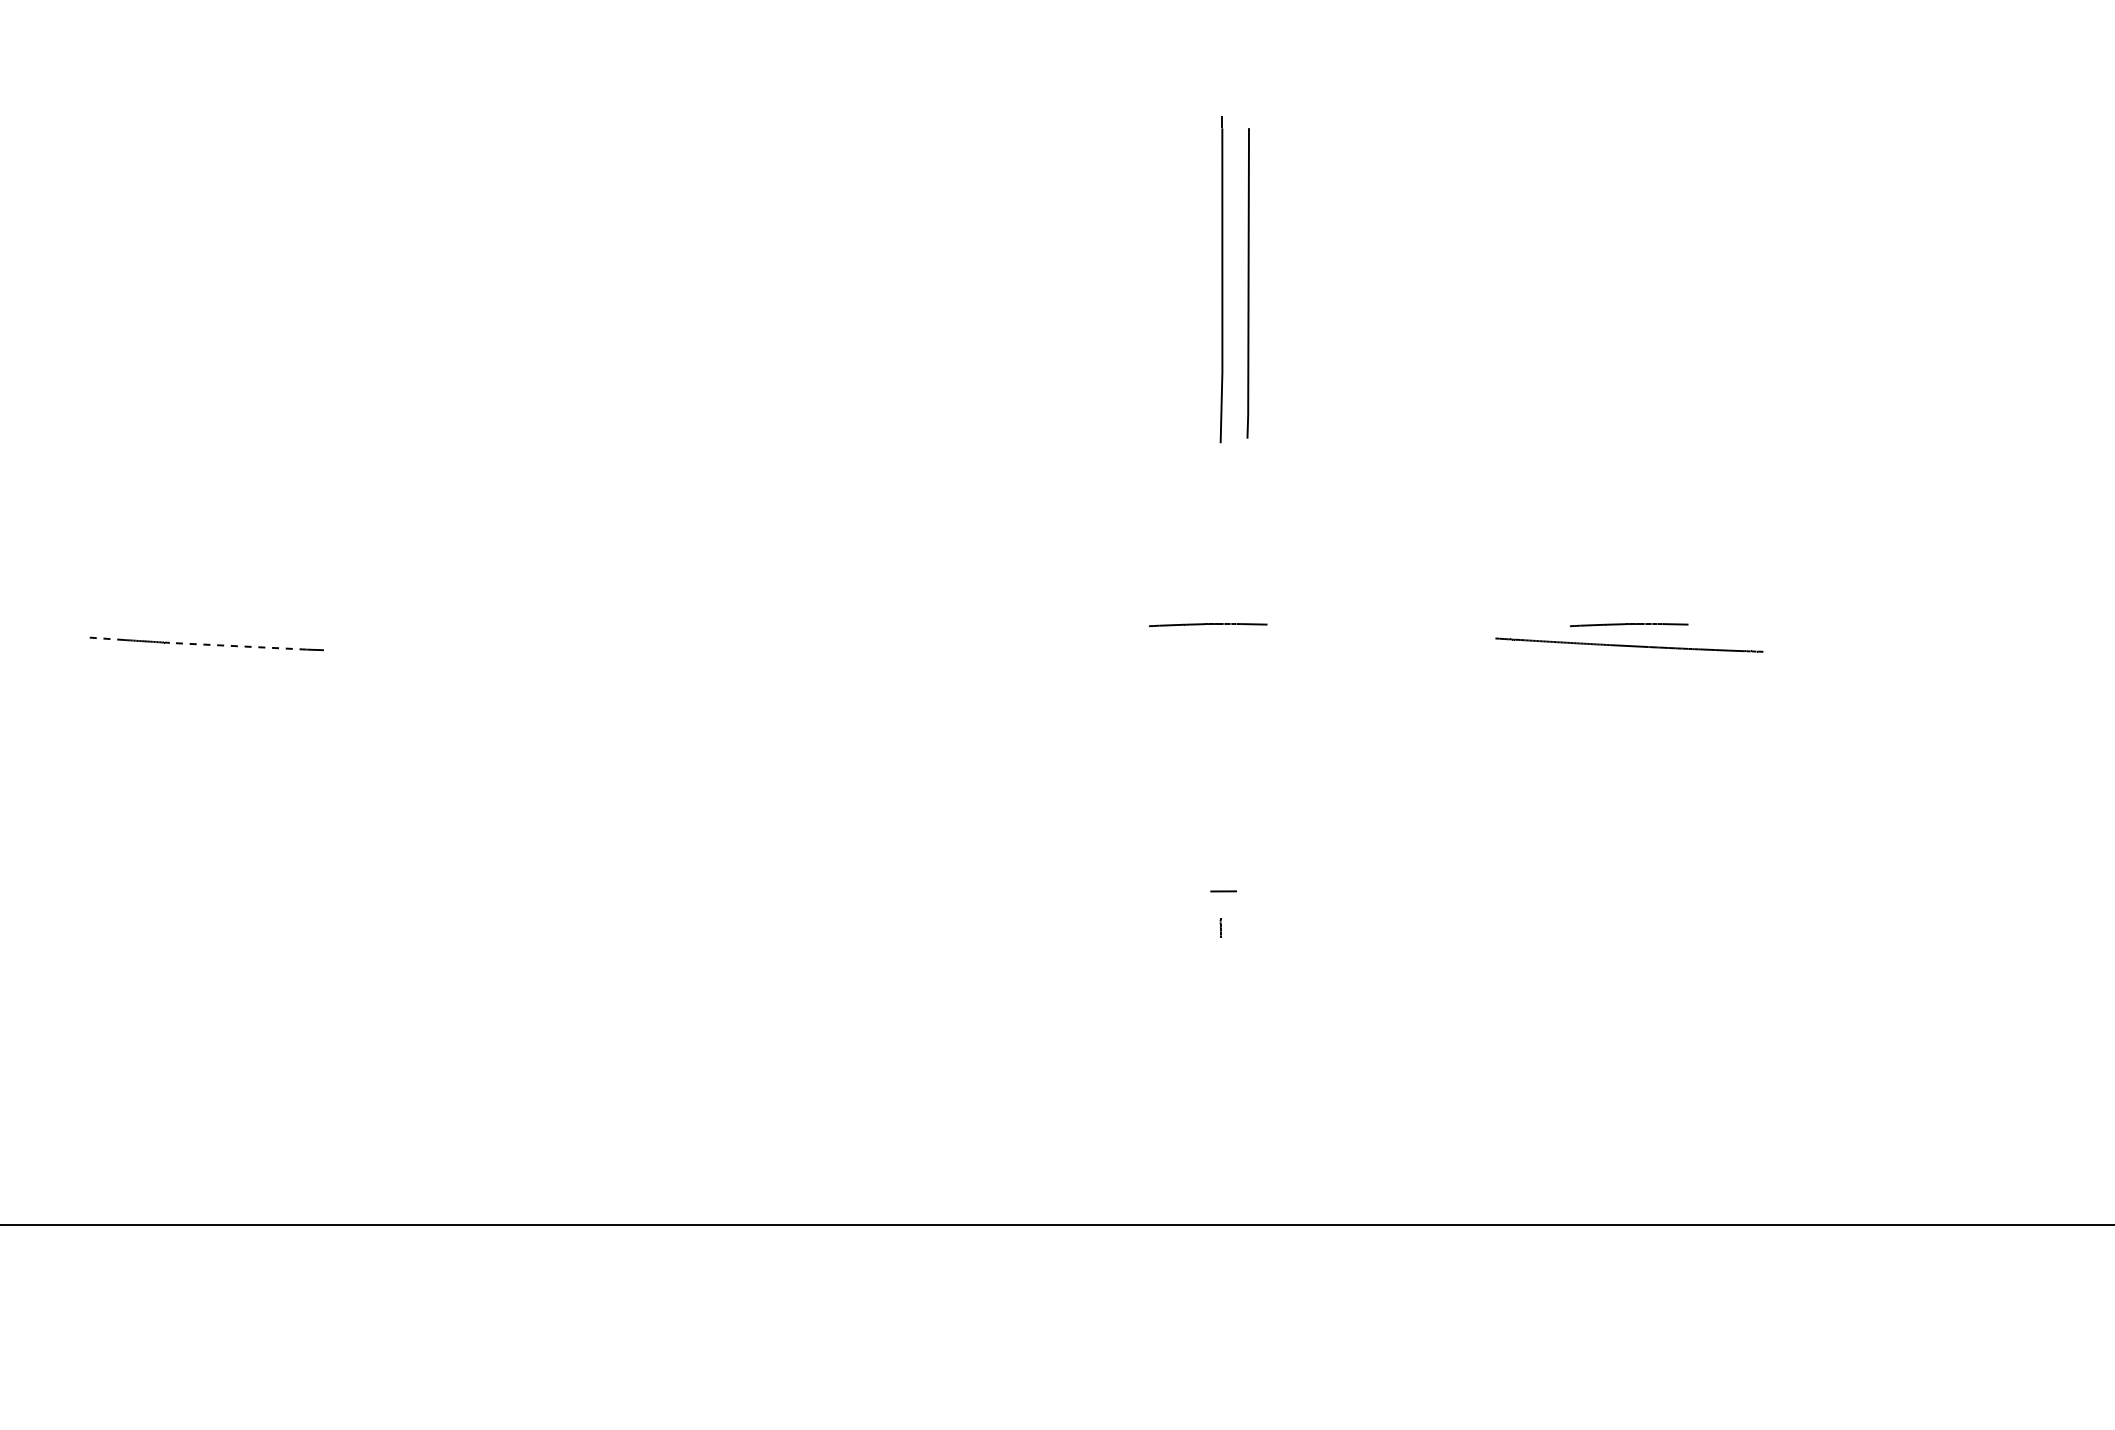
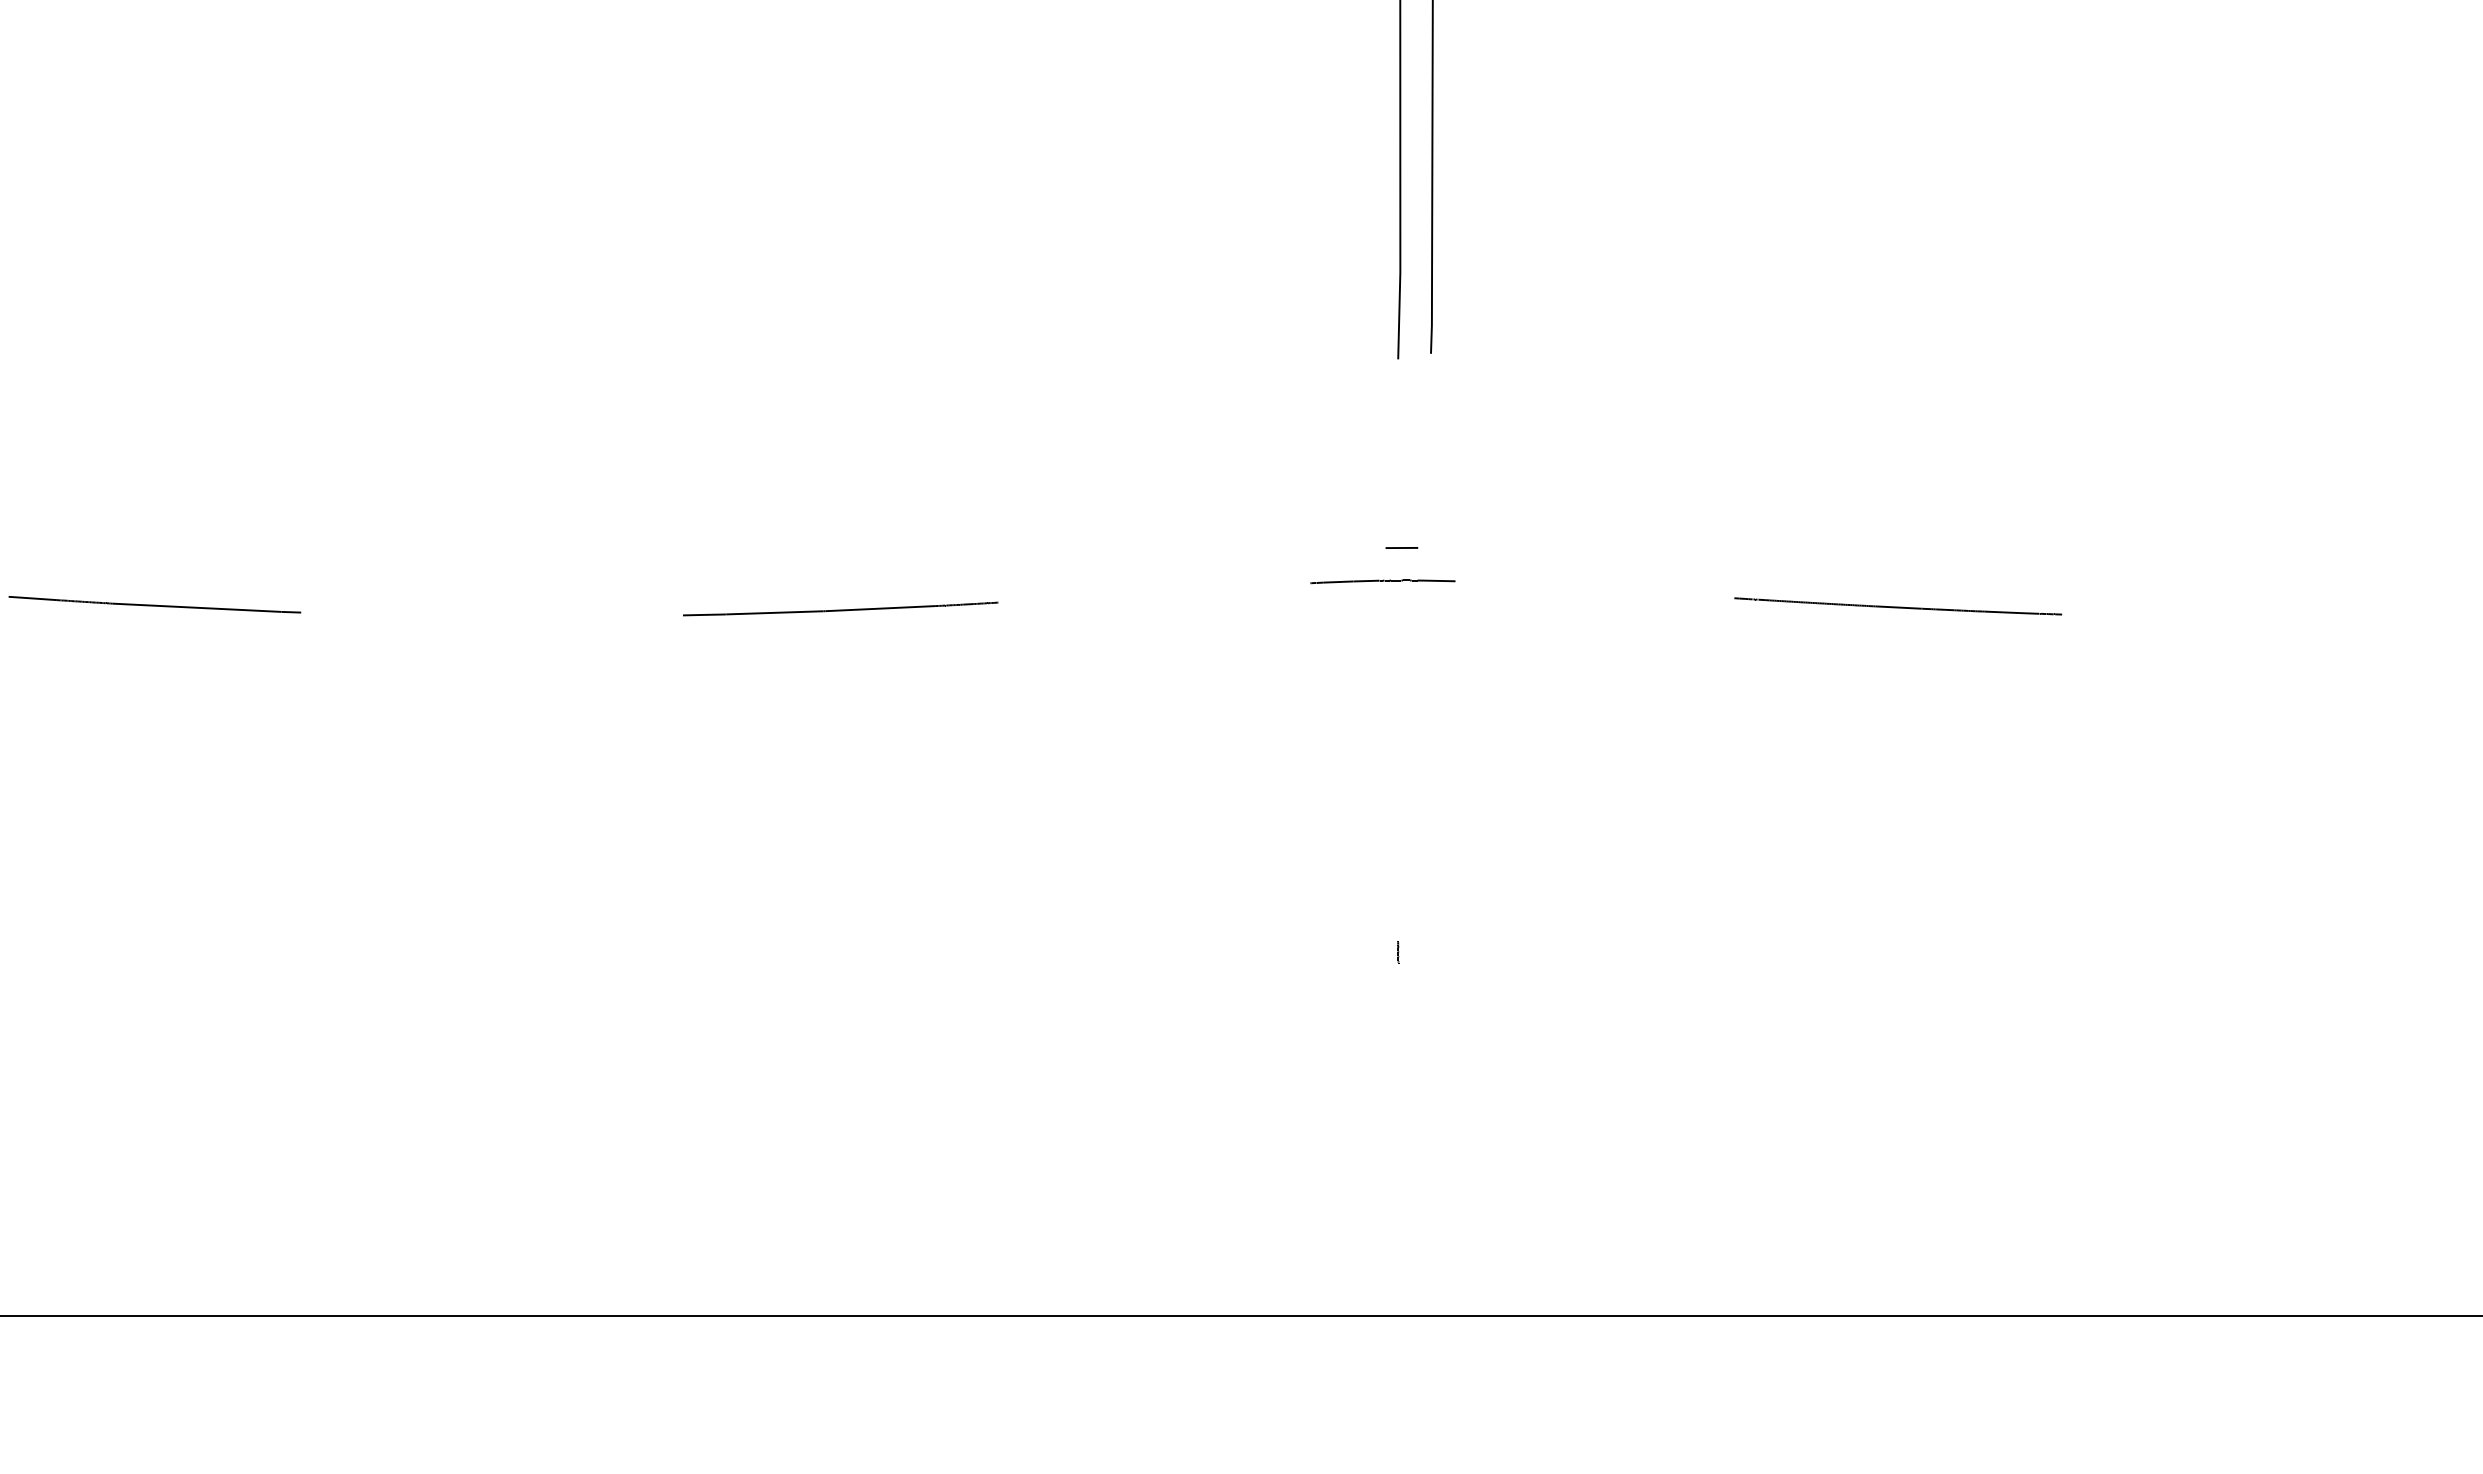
part: (1629, 625) -> (1898, 582), removed
line: (104, 638) -> (32, 598), dashed -> solid
line: (237, 646) -> (195, 608), dashed -> solid
part: (764, 647) -> (840, 609), added
line: (1223, 891) -> (1401, 548), moved

